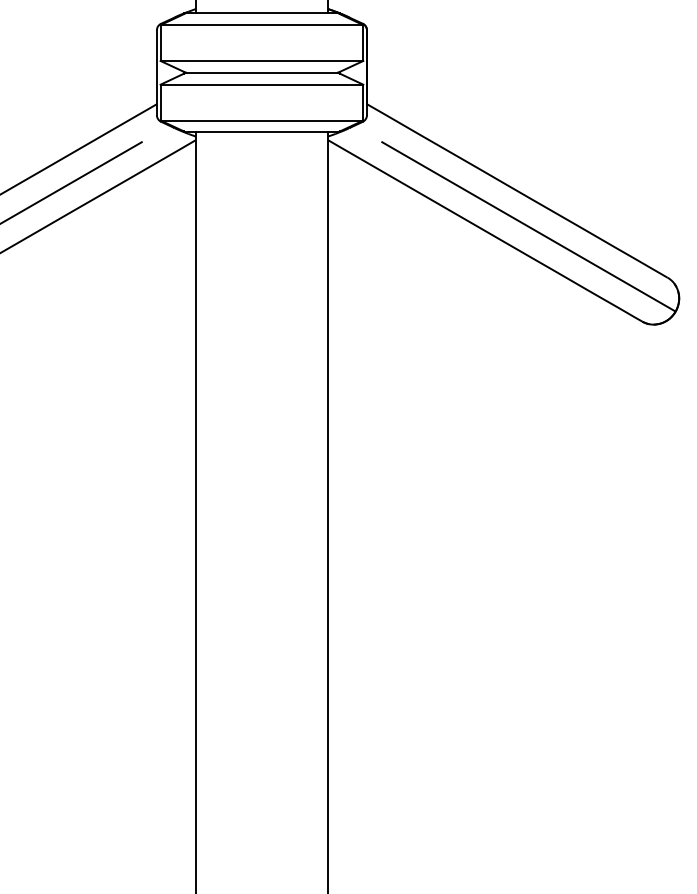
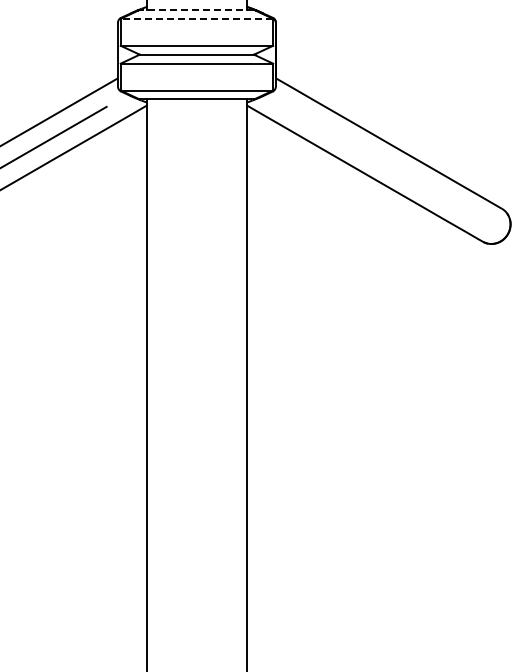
line: (261, 12) -> (196, 9), solid -> dashed
line: (261, 24) -> (196, 18), solid -> dashed
line: (528, 225) -> (397, 169), removed

